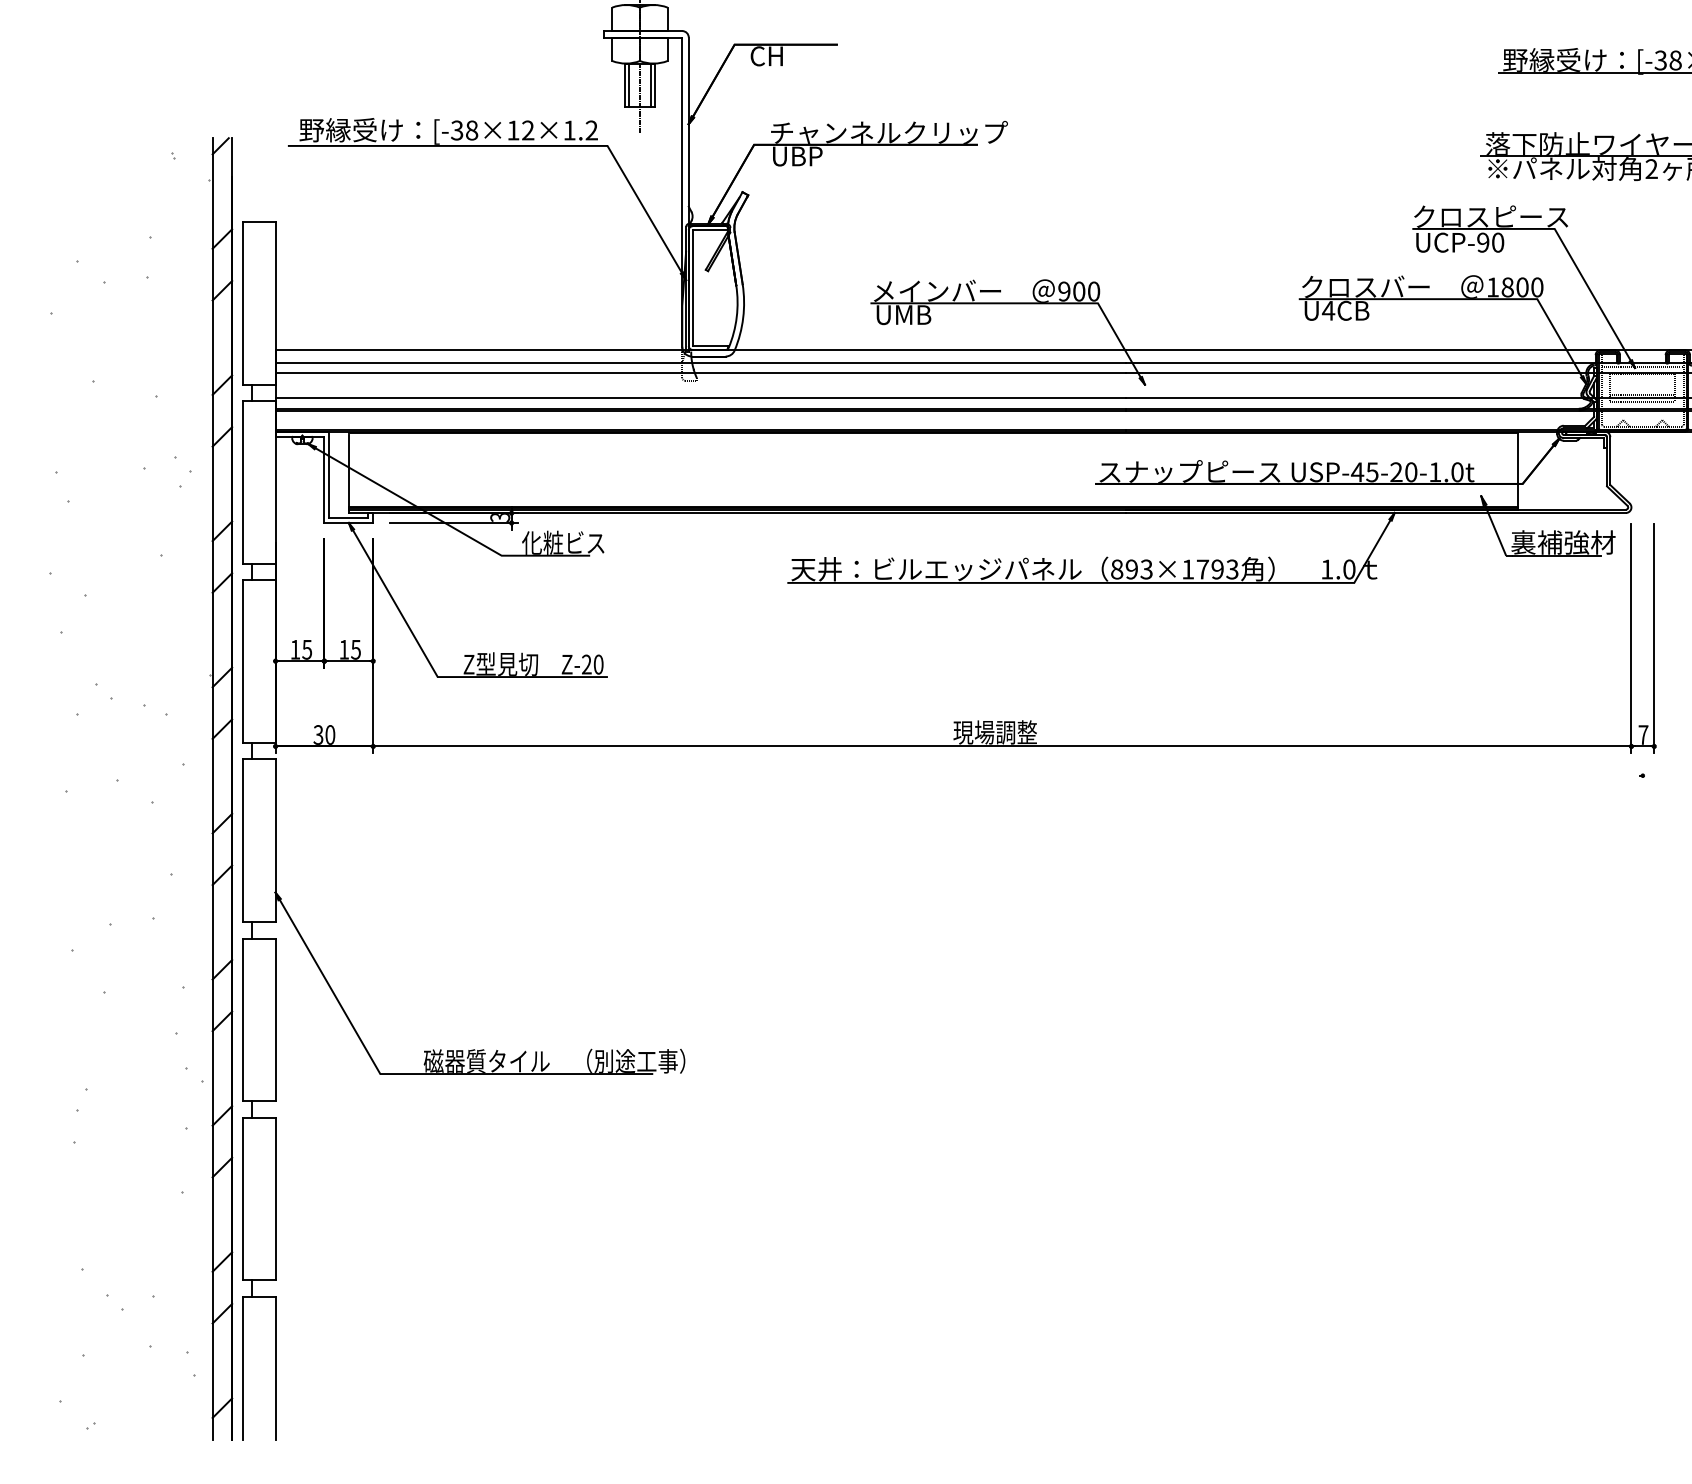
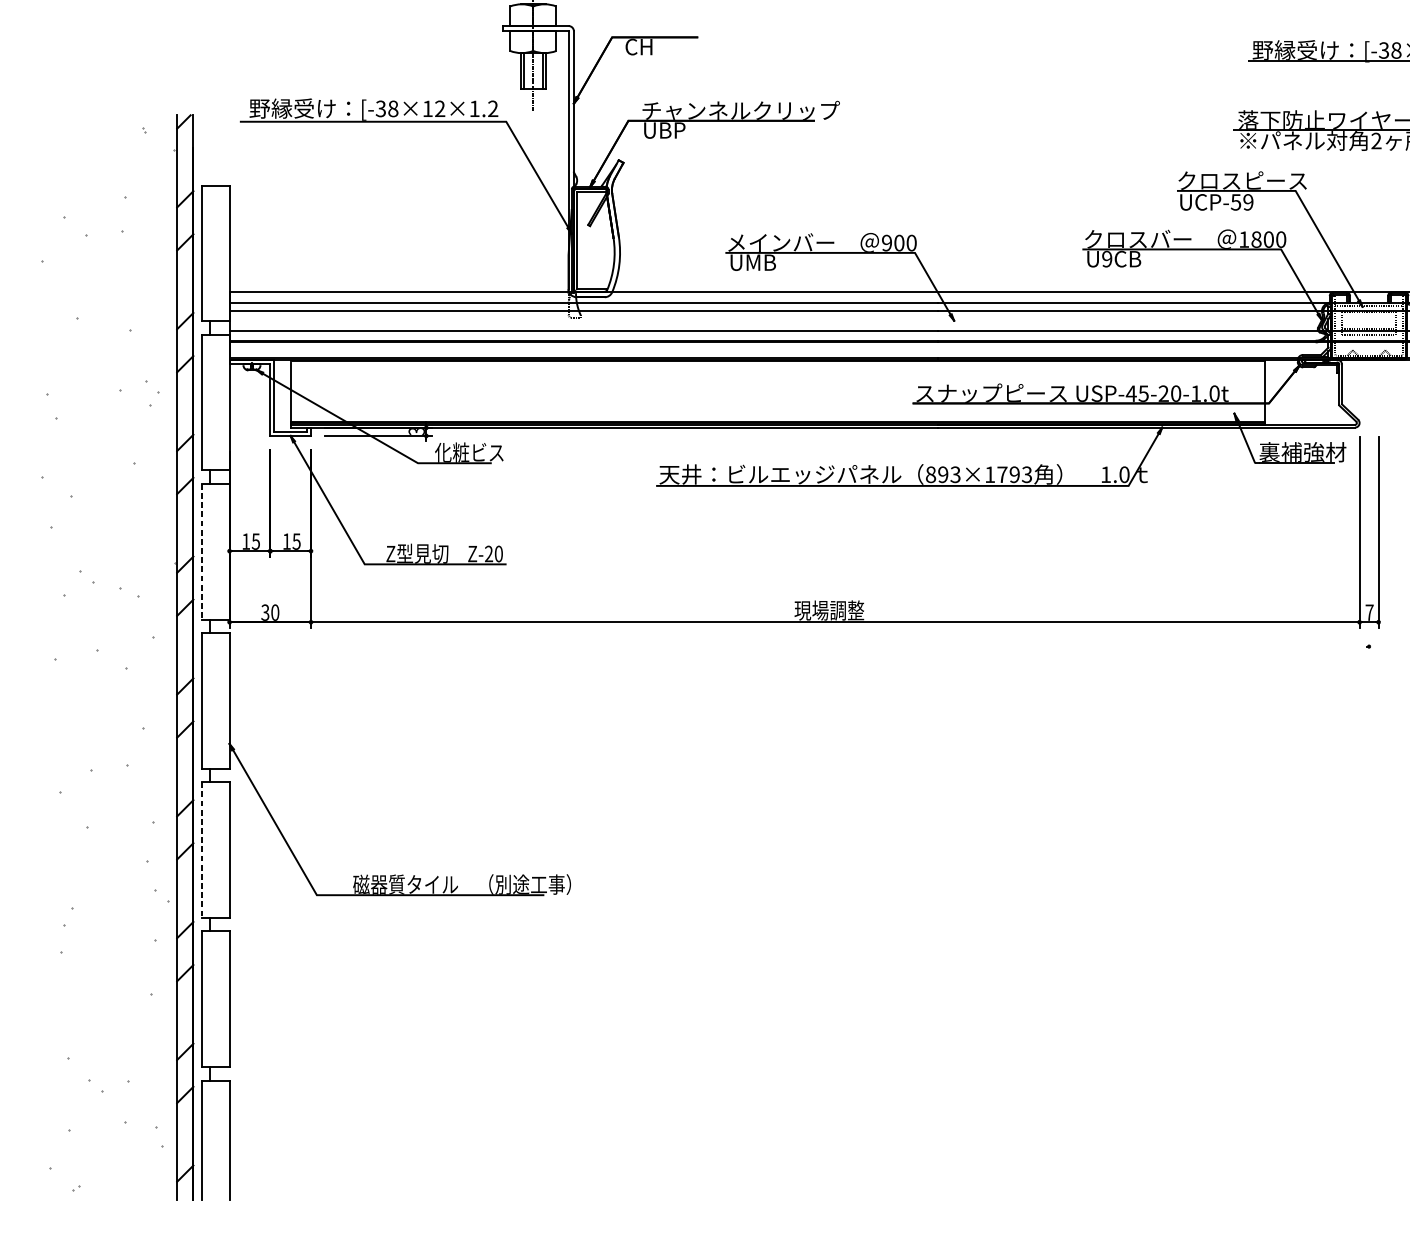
text: (1490, 242) -> (1242, 202), UCP-90 -> UCP-59
text: (1328, 310) -> (1107, 258), U4CB -> U9CB
line: (243, 662) -> (202, 552), solid -> dashed
line: (243, 1020) -> (202, 850), solid -> dashed

